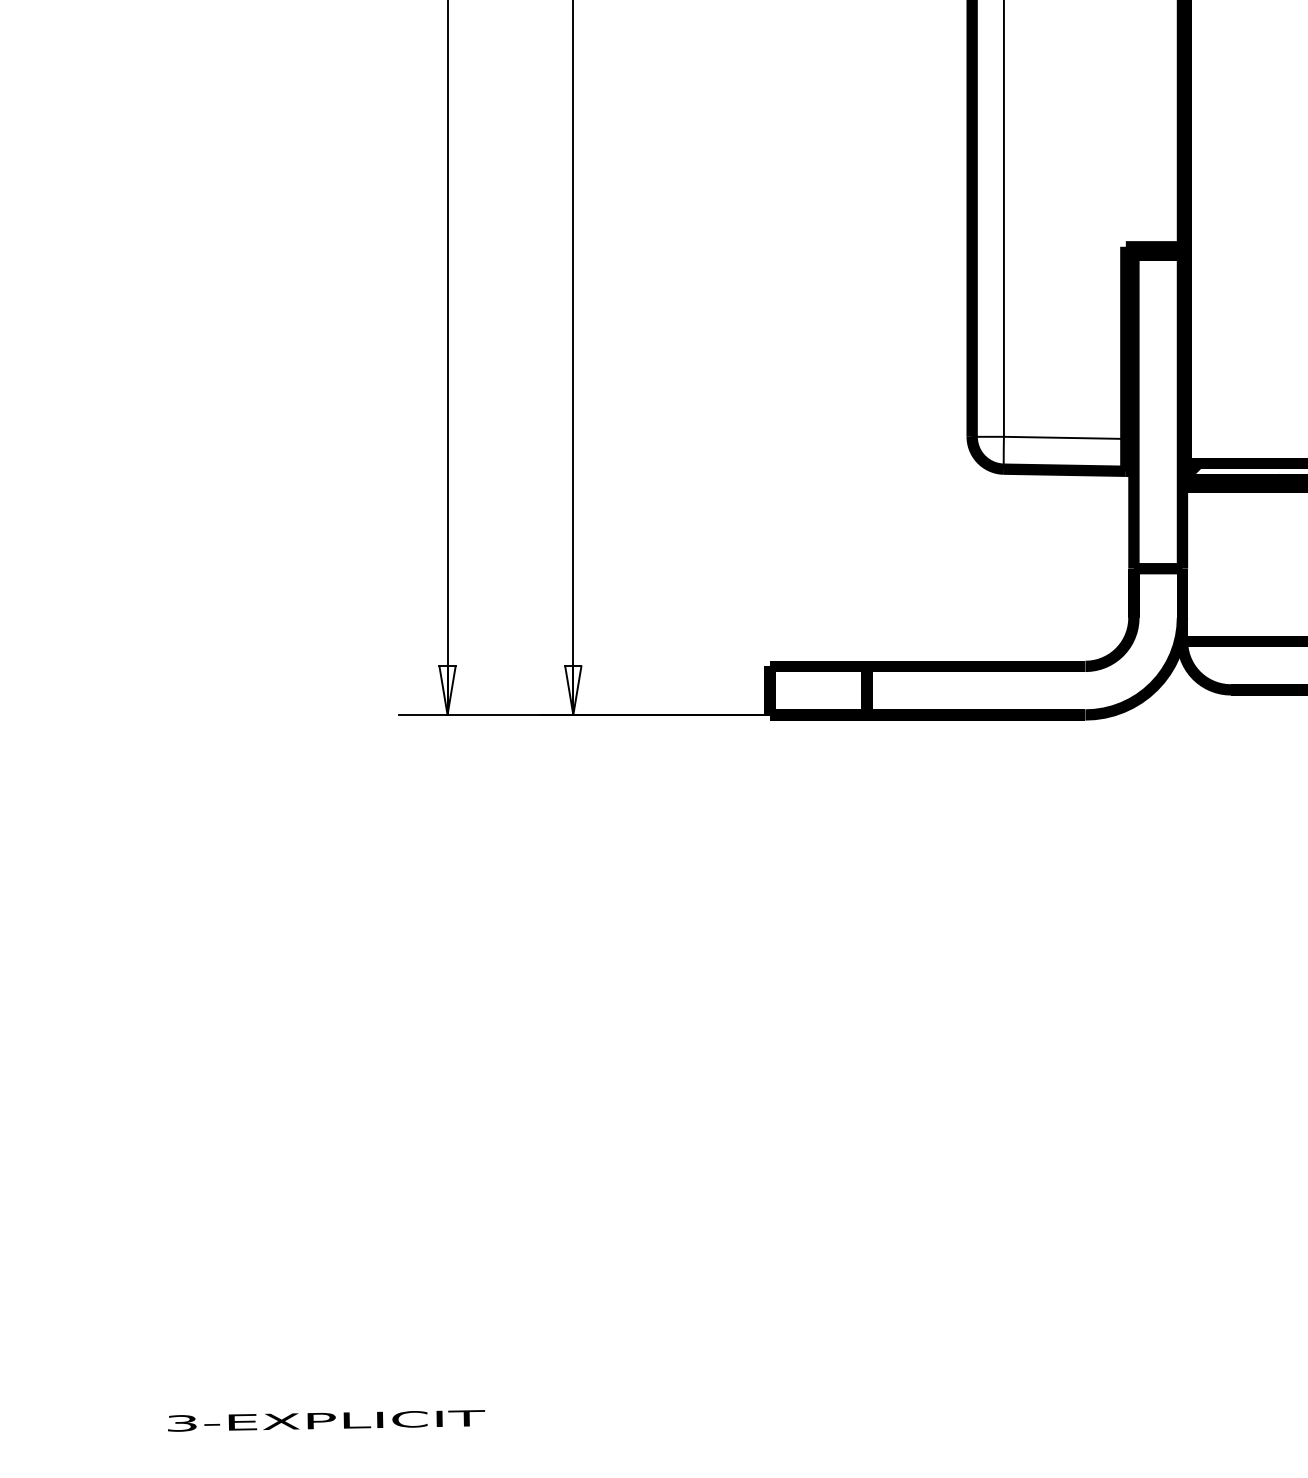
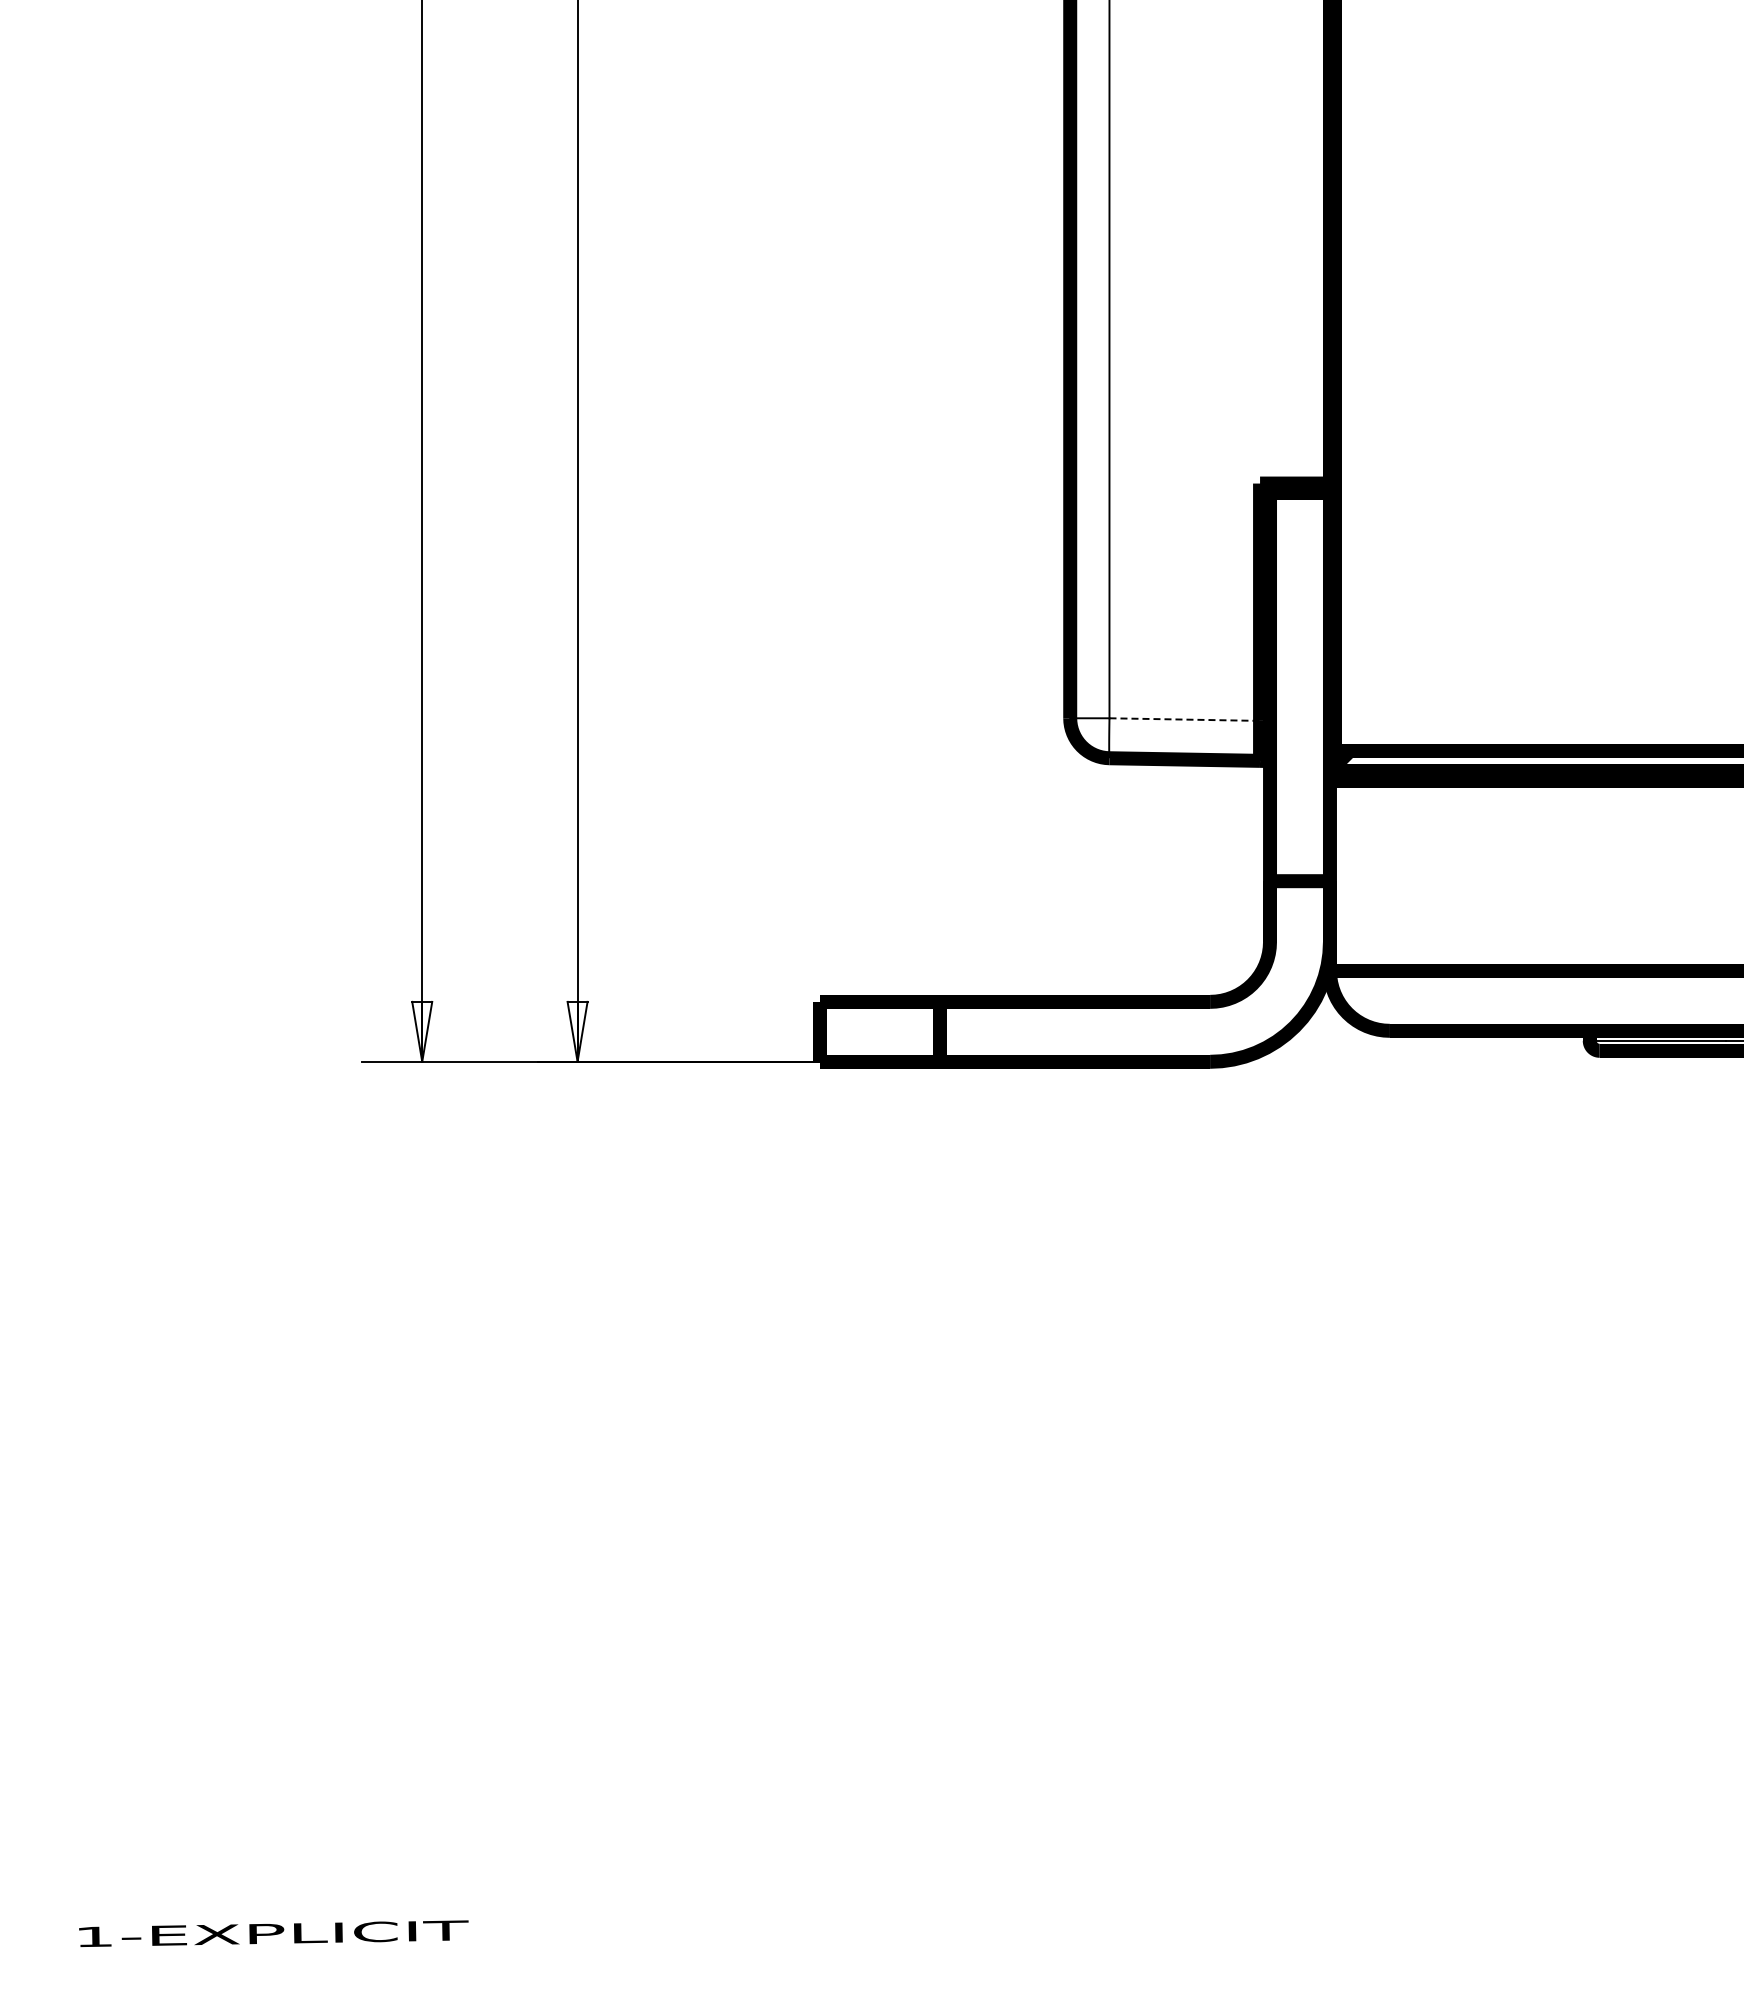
line: (1065, 437) -> (1185, 719), solid -> dashed
text: (182, 1423) -> (94, 1936), 3-EXPLICIT -> 1-EXPLICIT

